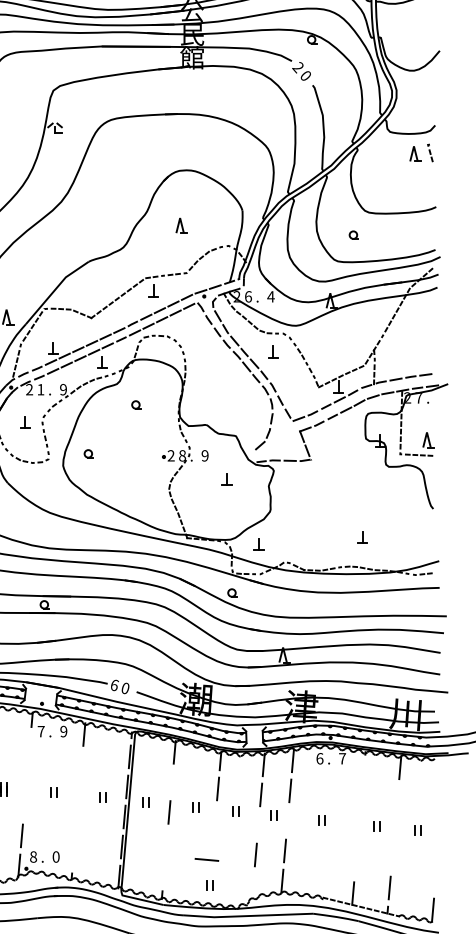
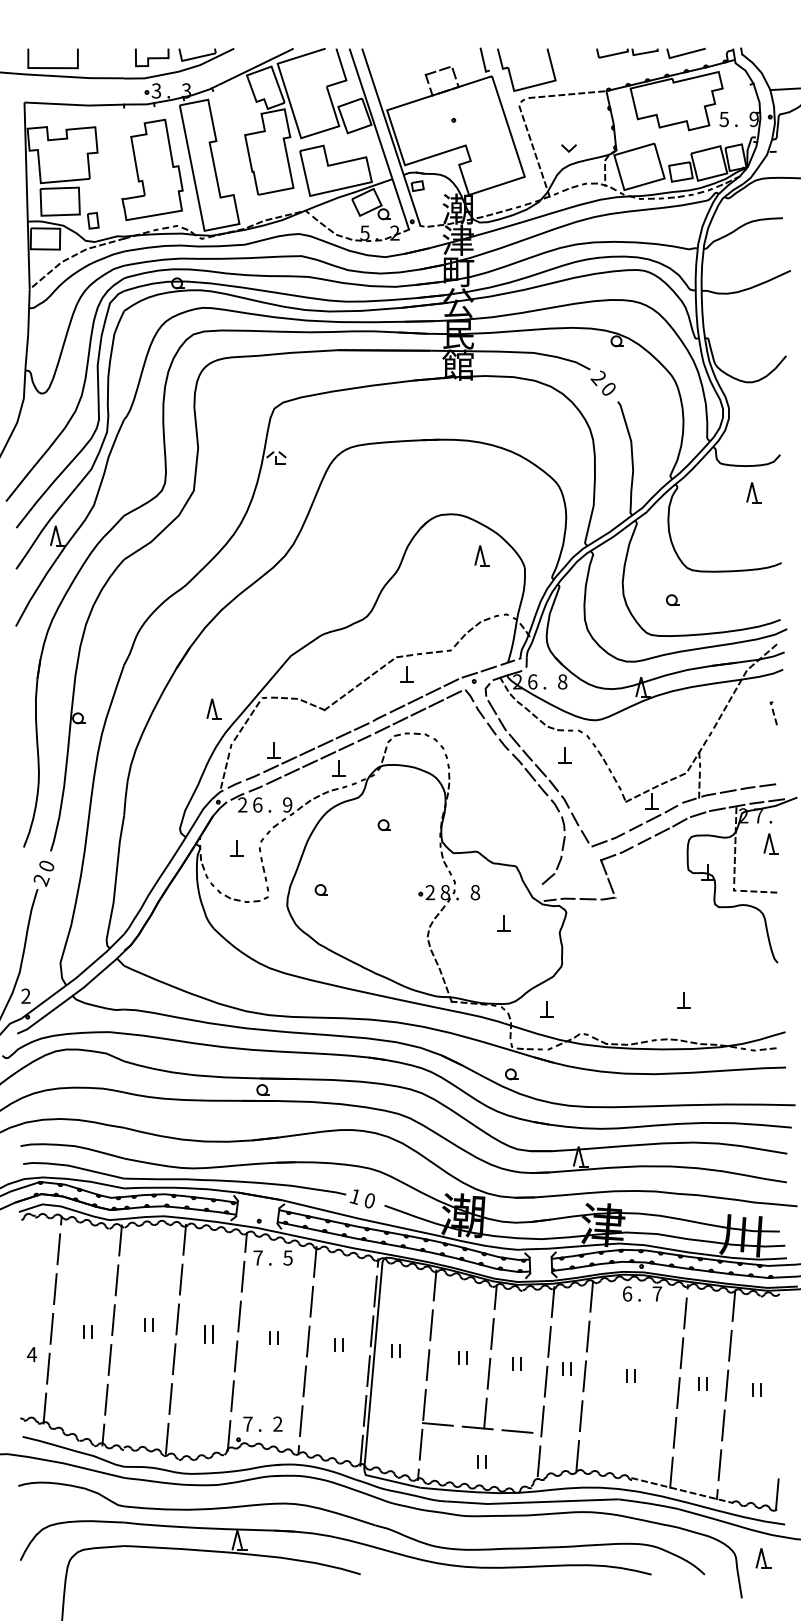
part: (430, 153) -> (773, 713), moved
part: (181, 225) -> (481, 555), moved
text: (270, 296) -> (562, 681), 4 -> 8
text: (40, 389) -> (257, 804), 1 -> 6
part: (427, 439) -> (770, 843), moved
text: (205, 455) -> (475, 892), 9 -> 8
text: (114, 685) -> (355, 1196), 6 -> 1
text: (63, 731) -> (287, 1257), 9 -> 5
line: (29, 745) -> (242, 1276), added
line: (81, 764) -> (311, 1301), added
line: (363, 773) -> (685, 1313), added
line: (27, 775) -> (239, 1316), added
line: (172, 782) -> (431, 1325), added
line: (78, 794) -> (307, 1341), added
line: (397, 797) -> (730, 1345), added
line: (360, 803) -> (681, 1353), added
line: (24, 805) -> (235, 1356), added
line: (215, 818) -> (488, 1373), added
line: (287, 821) -> (584, 1376), added
line: (76, 824) -> (304, 1381), added
line: (258, 824) -> (545, 1381), added
line: (394, 827) -> (726, 1385), added
line: (358, 833) -> (678, 1392), added
line: (212, 848) -> (485, 1413), added
line: (73, 854) -> (300, 1421), added
text: (33, 856) -> (247, 1423), 8 -> 7
text: (55, 856) -> (277, 1423), 0 -> 2
part: (175, 857) -> (435, 1424), added
line: (392, 858) -> (723, 1425), added
line: (236, 862) -> (517, 1431), added
line: (355, 863) -> (674, 1432), added
line: (252, 885) -> (538, 1461), added

